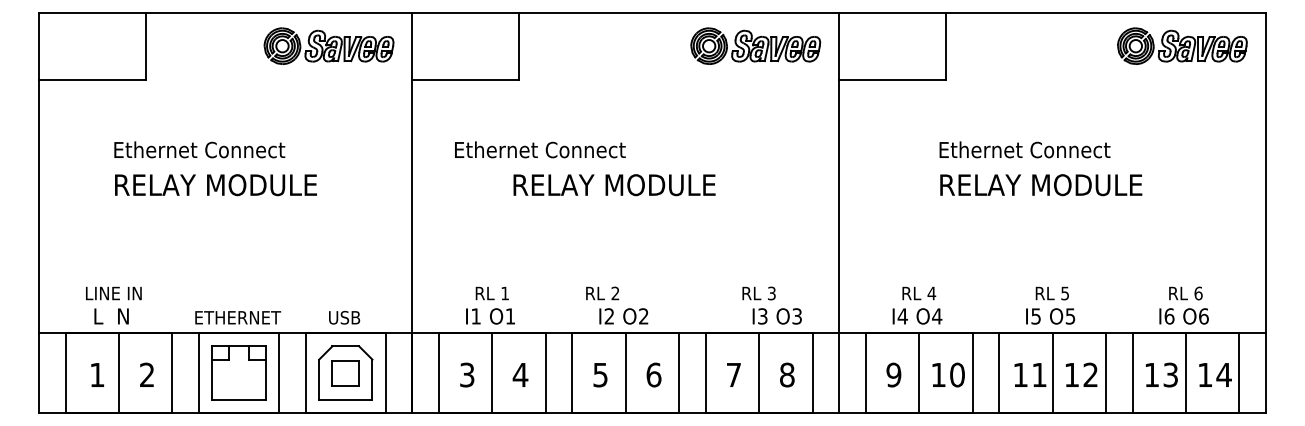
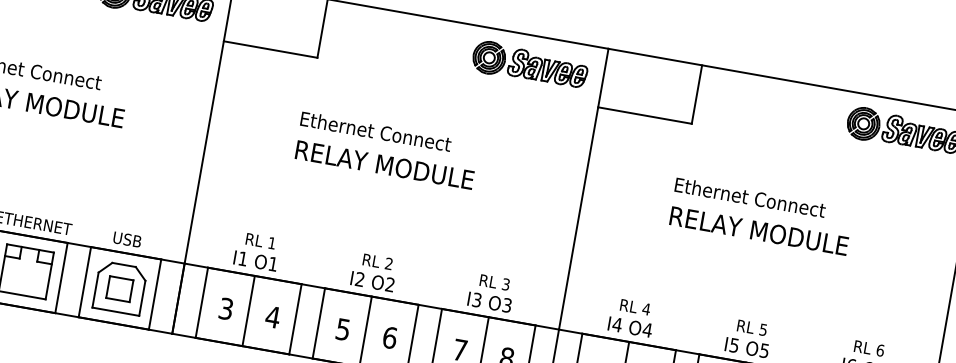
text: (540, 149) -> (376, 131), moved
text: (602, 293) -> (377, 261), moved
text: (776, 316) -> (489, 302), moved

